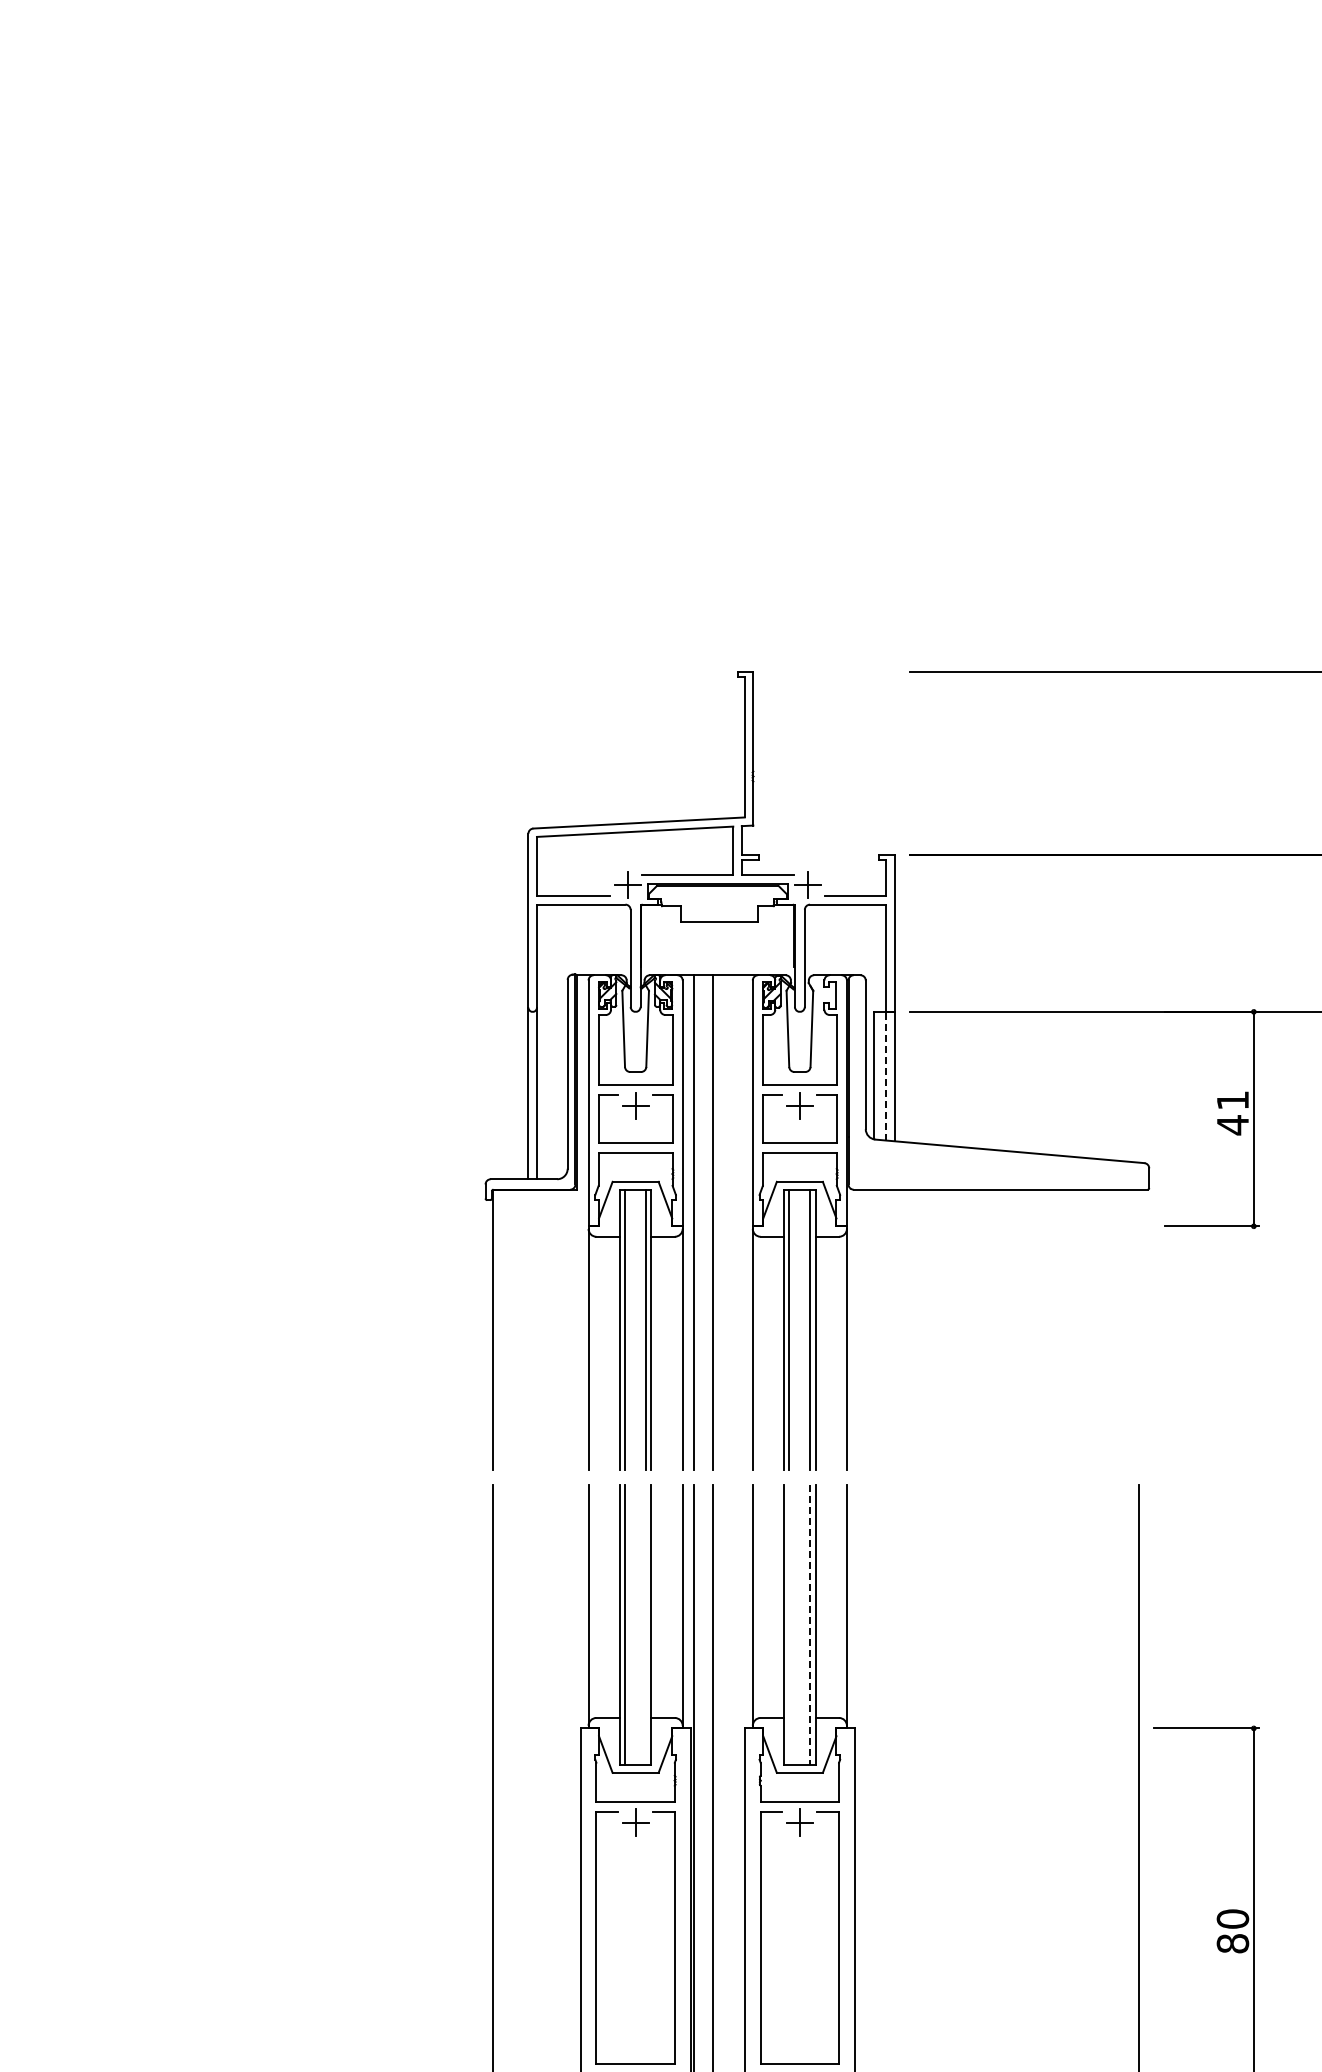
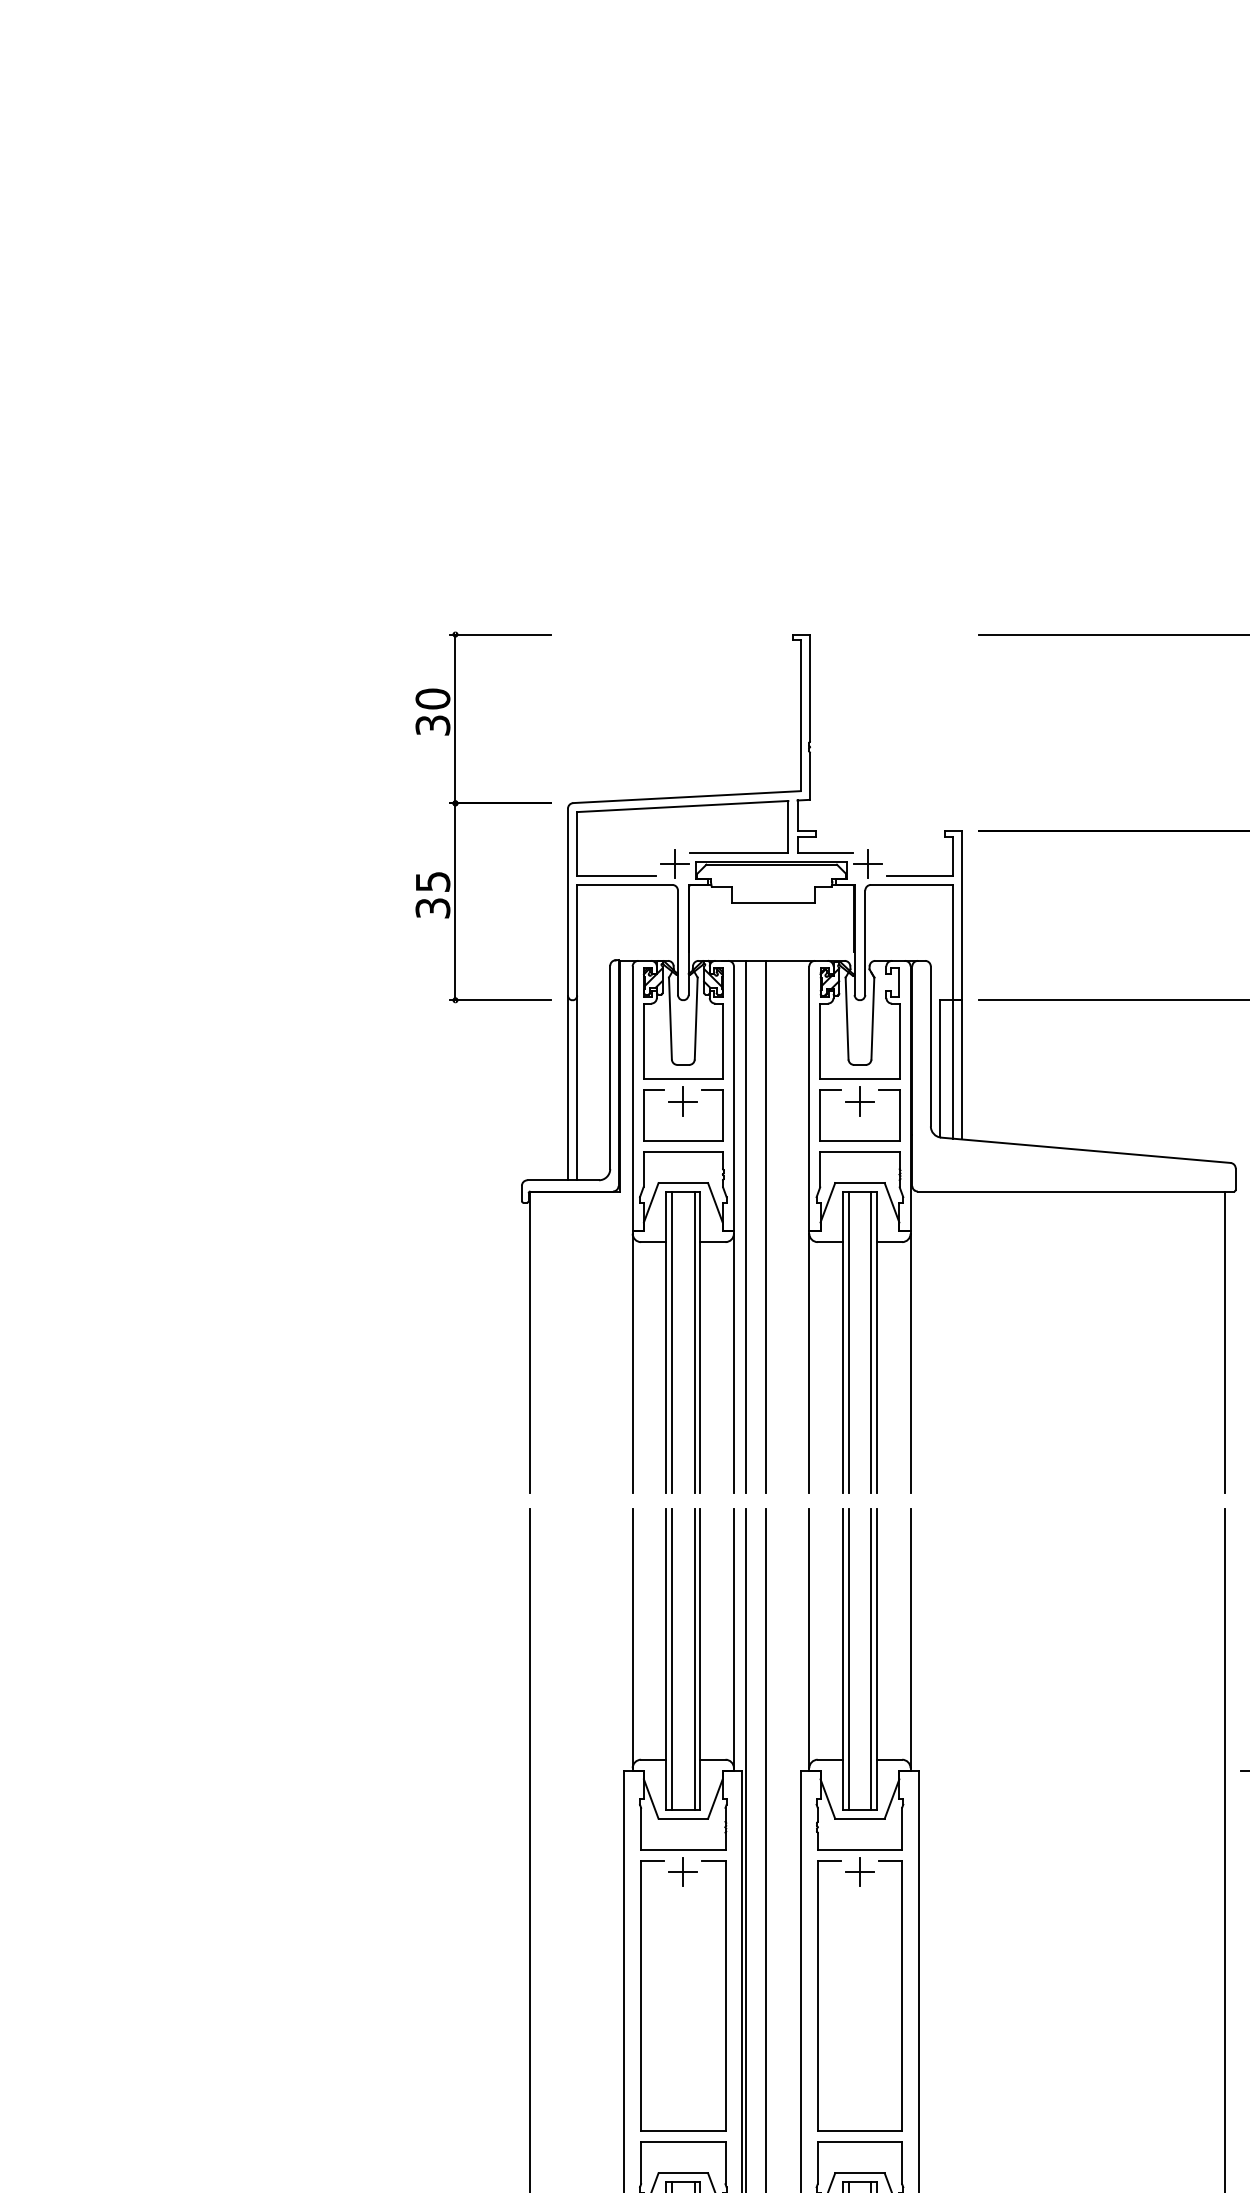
part: (449, 829) -> (483, 804), added
line: (886, 1075) -> (953, 1068), dashed -> solid
line: (1138, 1329) -> (1224, 1341), added
line: (646, 1625) -> (695, 1660), added
line: (789, 1625) -> (848, 1660), added
line: (810, 1625) -> (871, 1660), dashed -> solid

